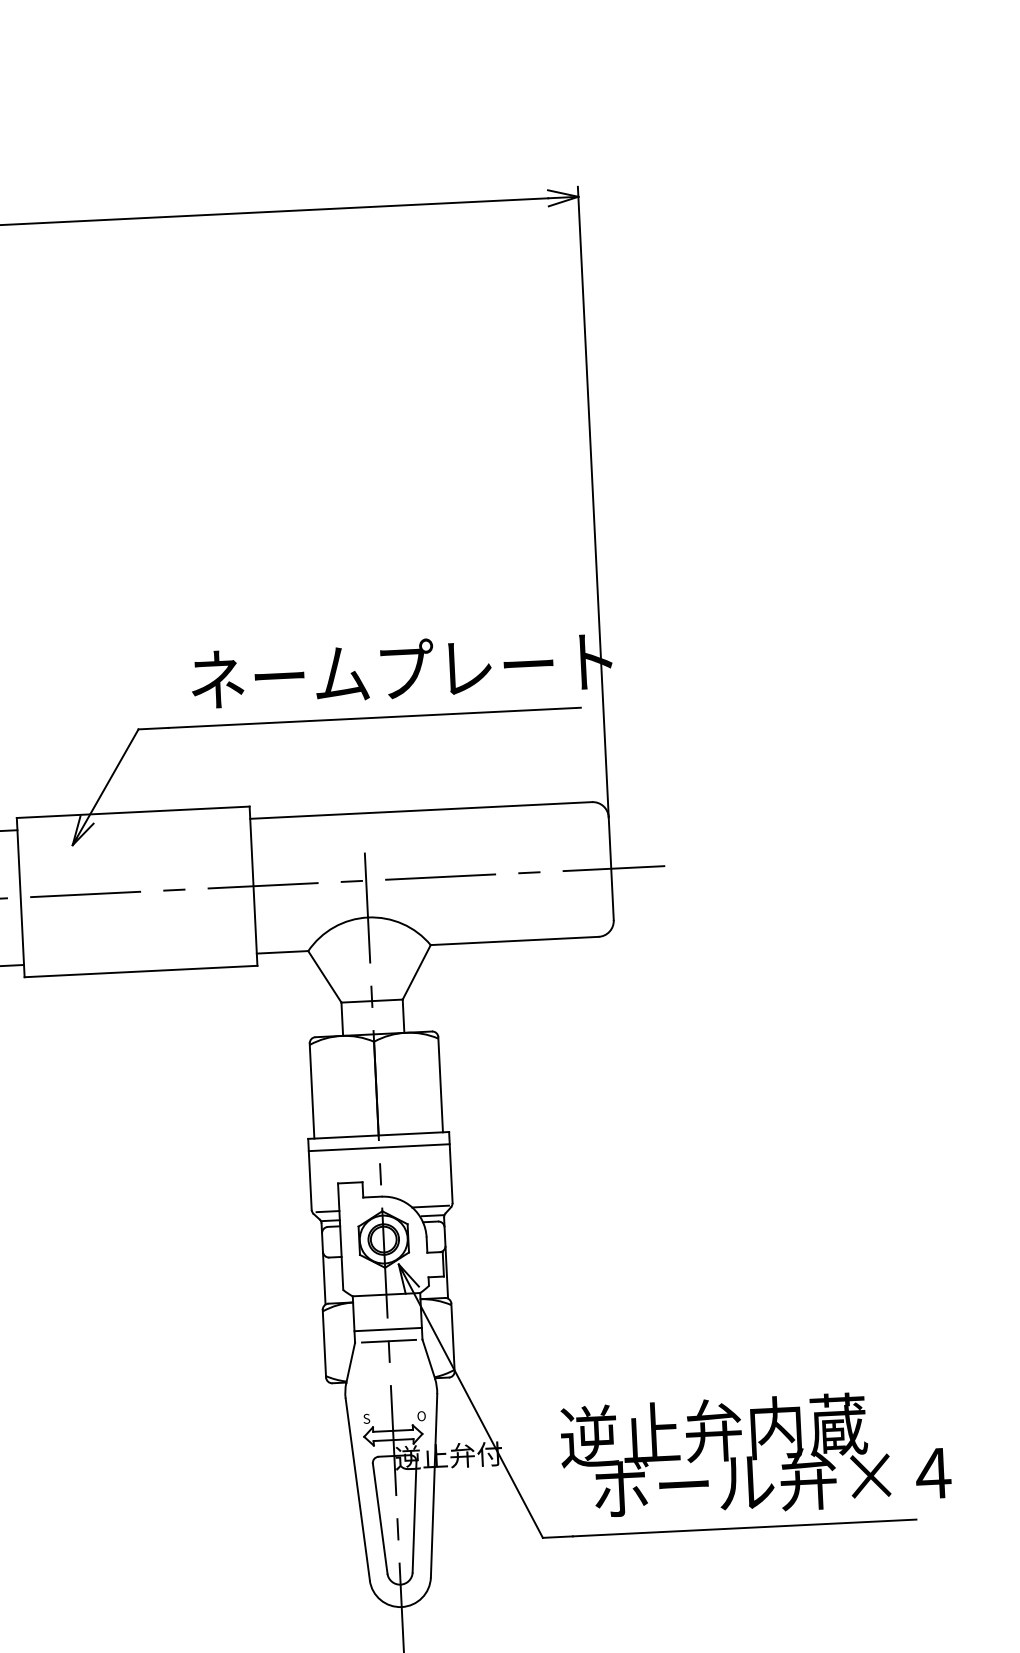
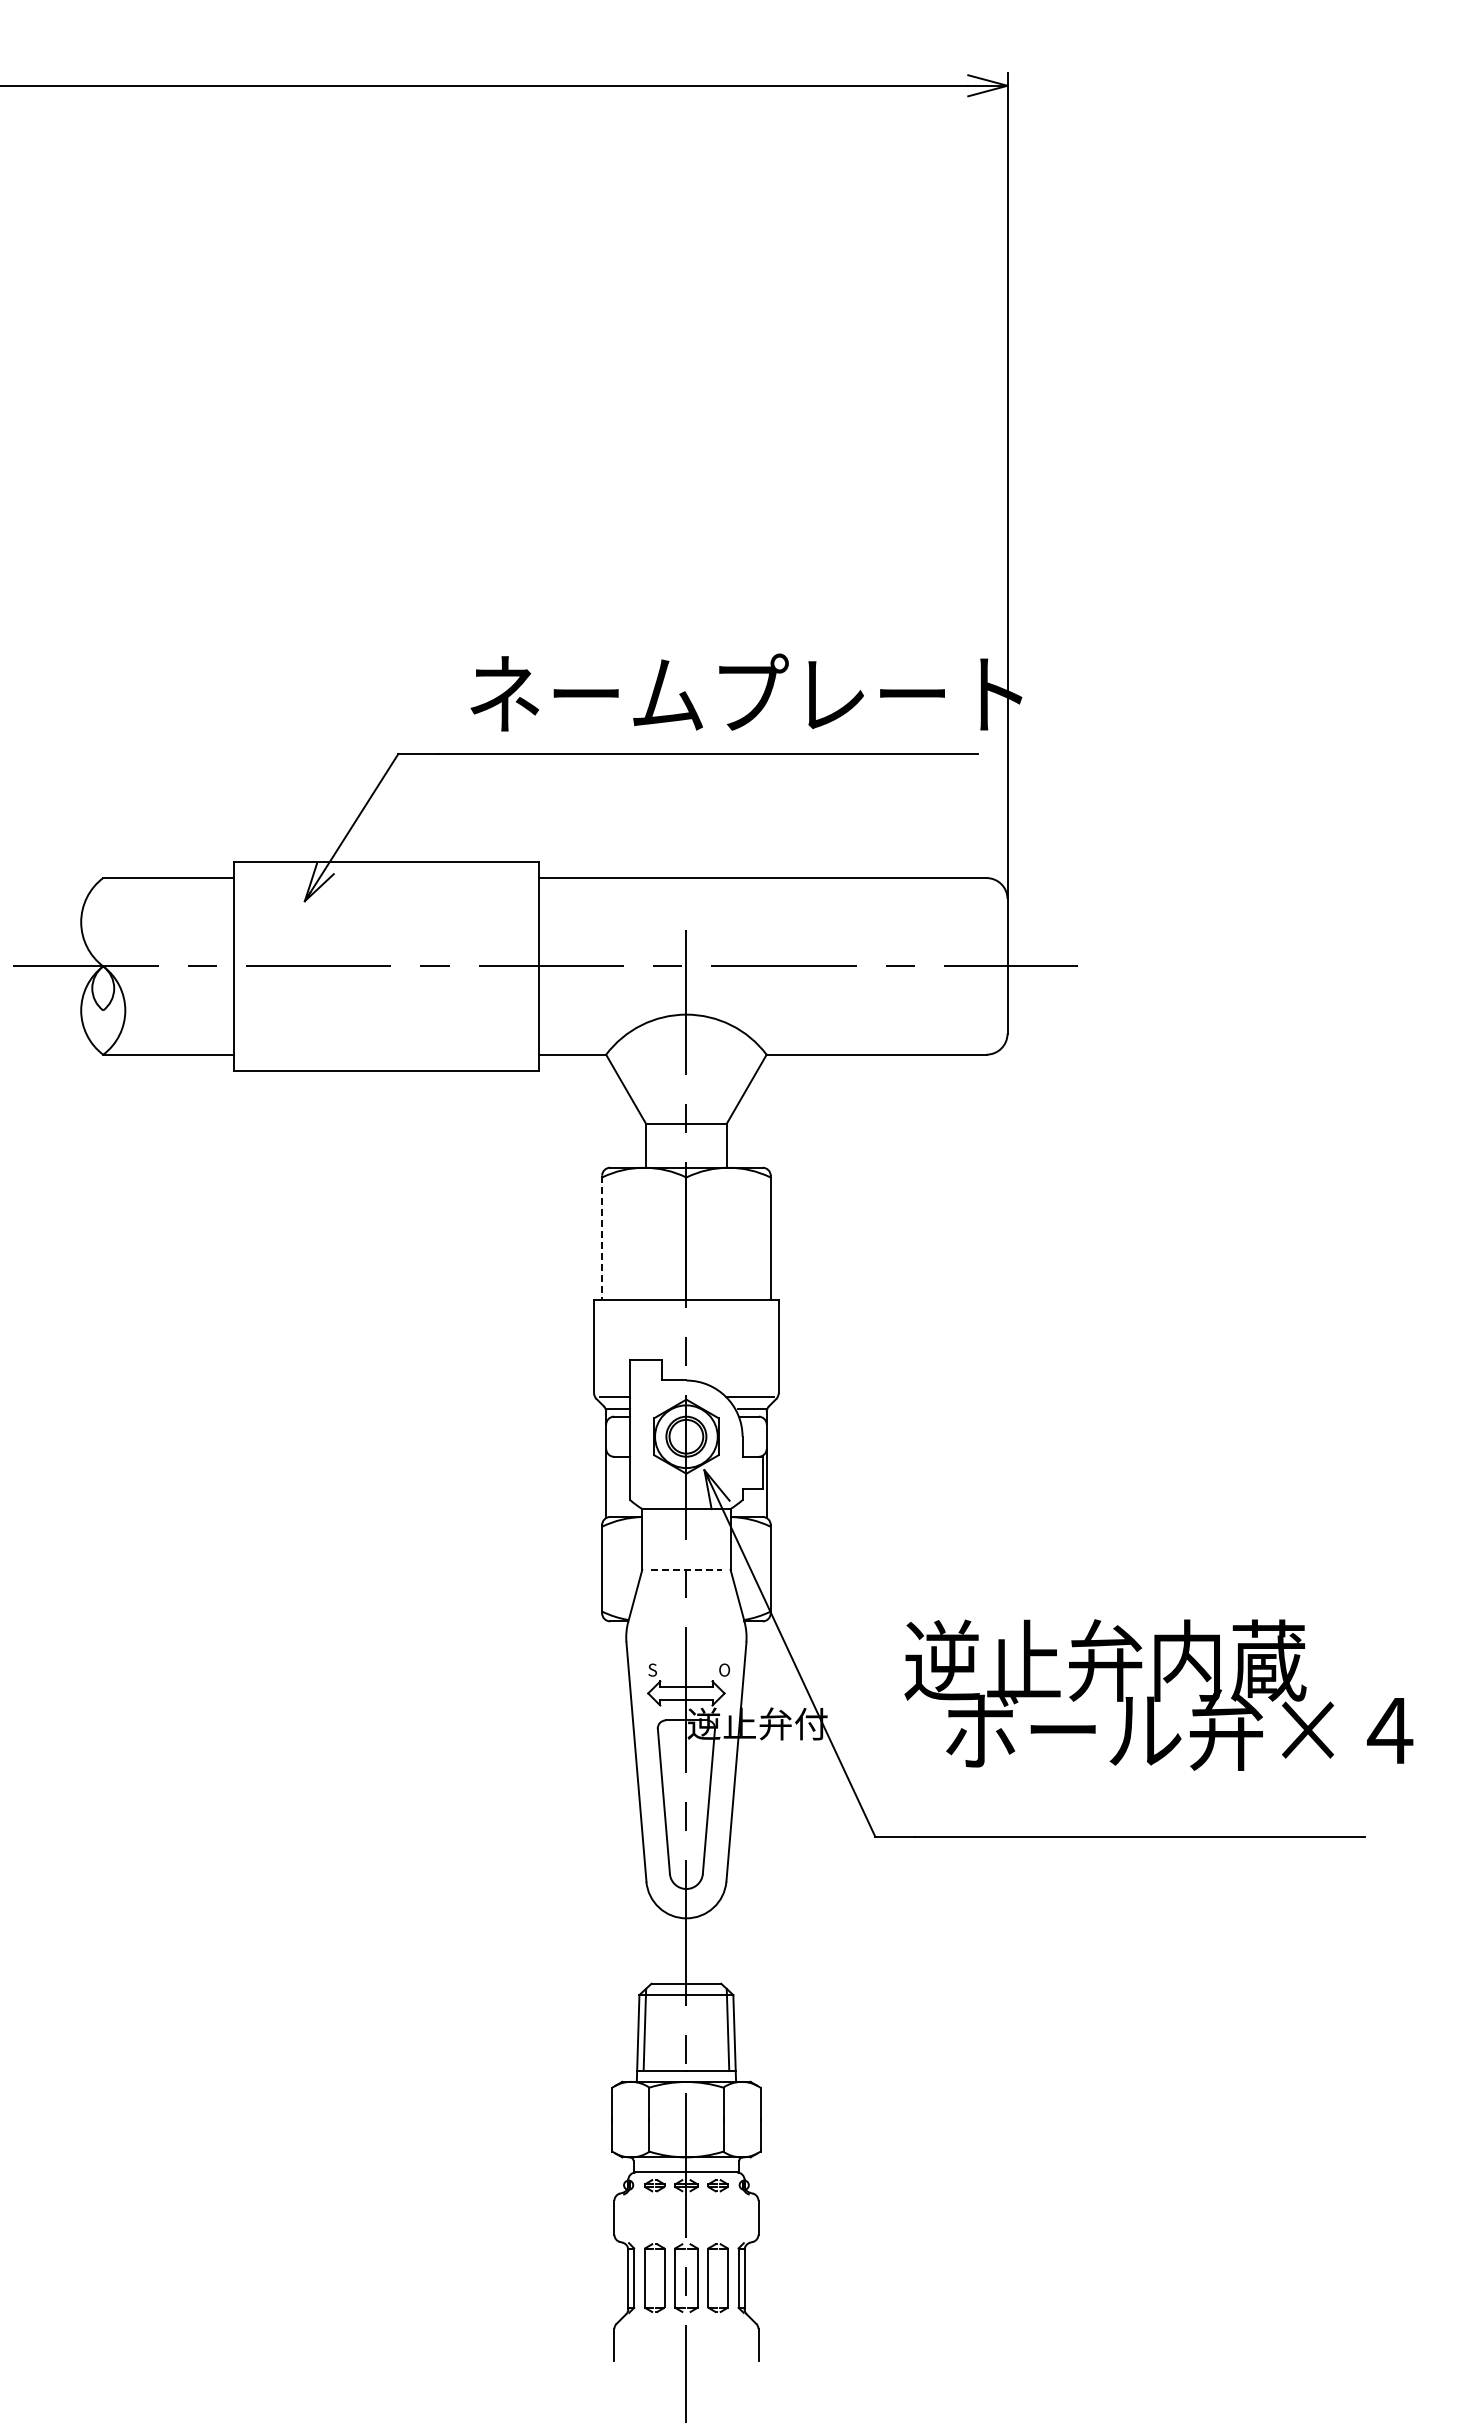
line: (312, 1091) -> (602, 1238), solid -> dashed
line: (379, 1147) -> (686, 1316), removed
line: (388, 1329) -> (686, 1554), removed
line: (389, 1340) -> (687, 1569), solid -> dashed
text: (755, 1454) -> (1158, 1694), moved

